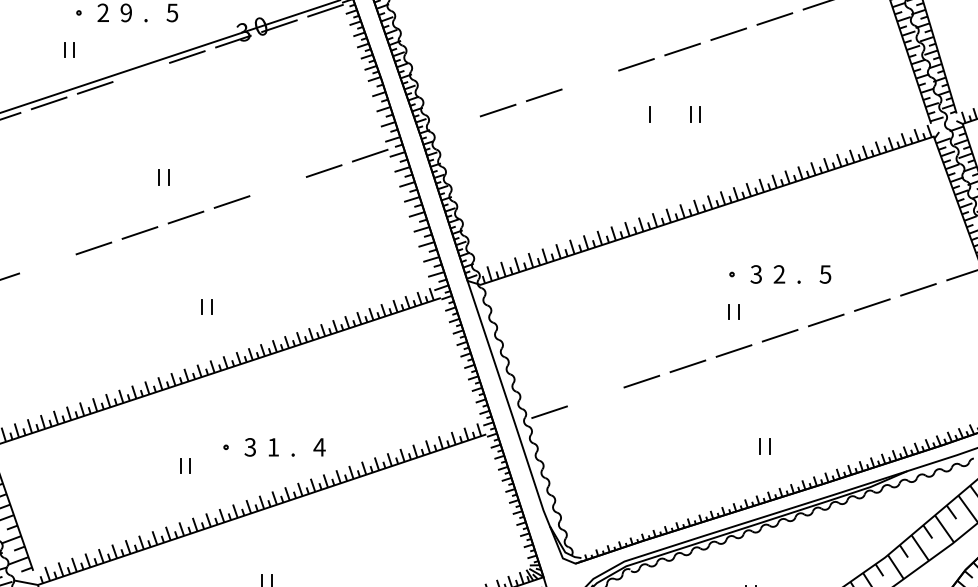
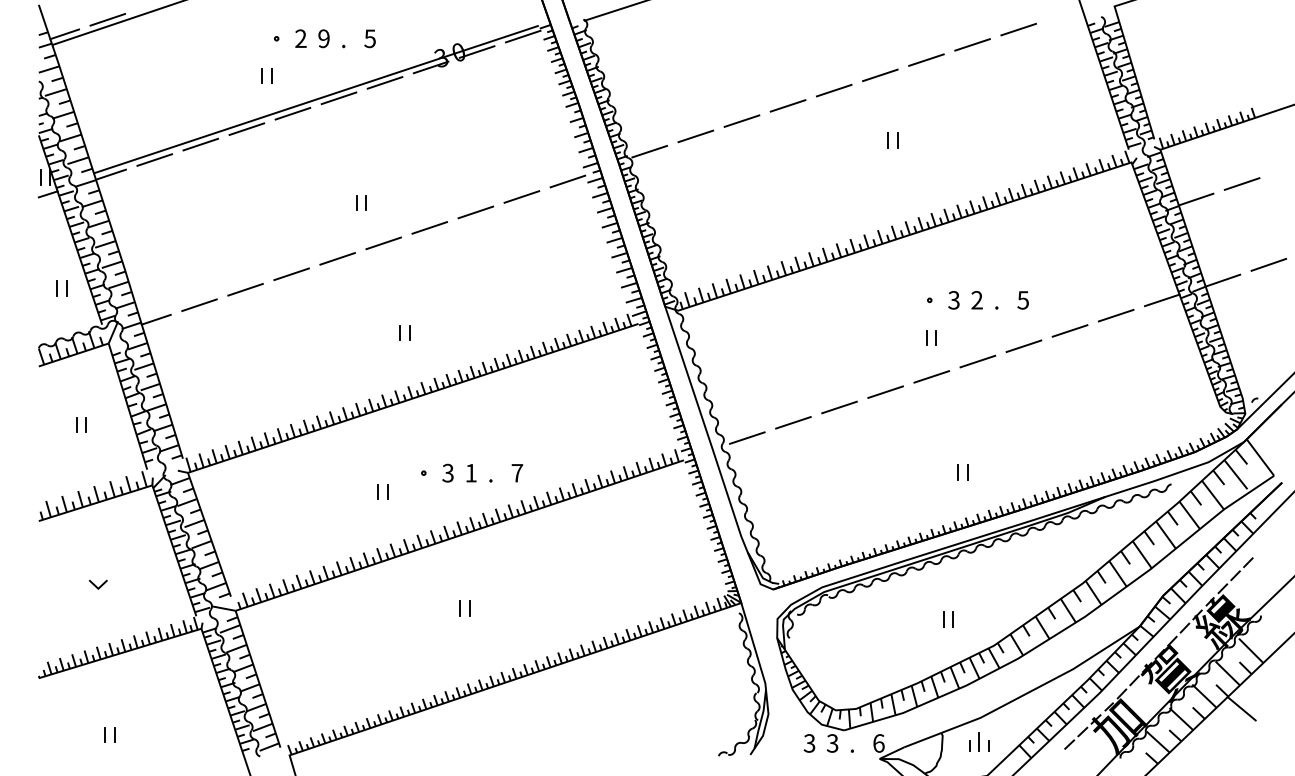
line: (140, 72) -> (338, 98), added
line: (589, 79) -> (787, 105), added
line: (649, 114) -> (847, 140), removed
line: (451, 125) -> (649, 151), added
line: (277, 186) -> (475, 212), added
line: (47, 263) -> (245, 289), added
line: (595, 396) -> (793, 422), added
text: (319, 447) -> (517, 473), 4 -> 7

